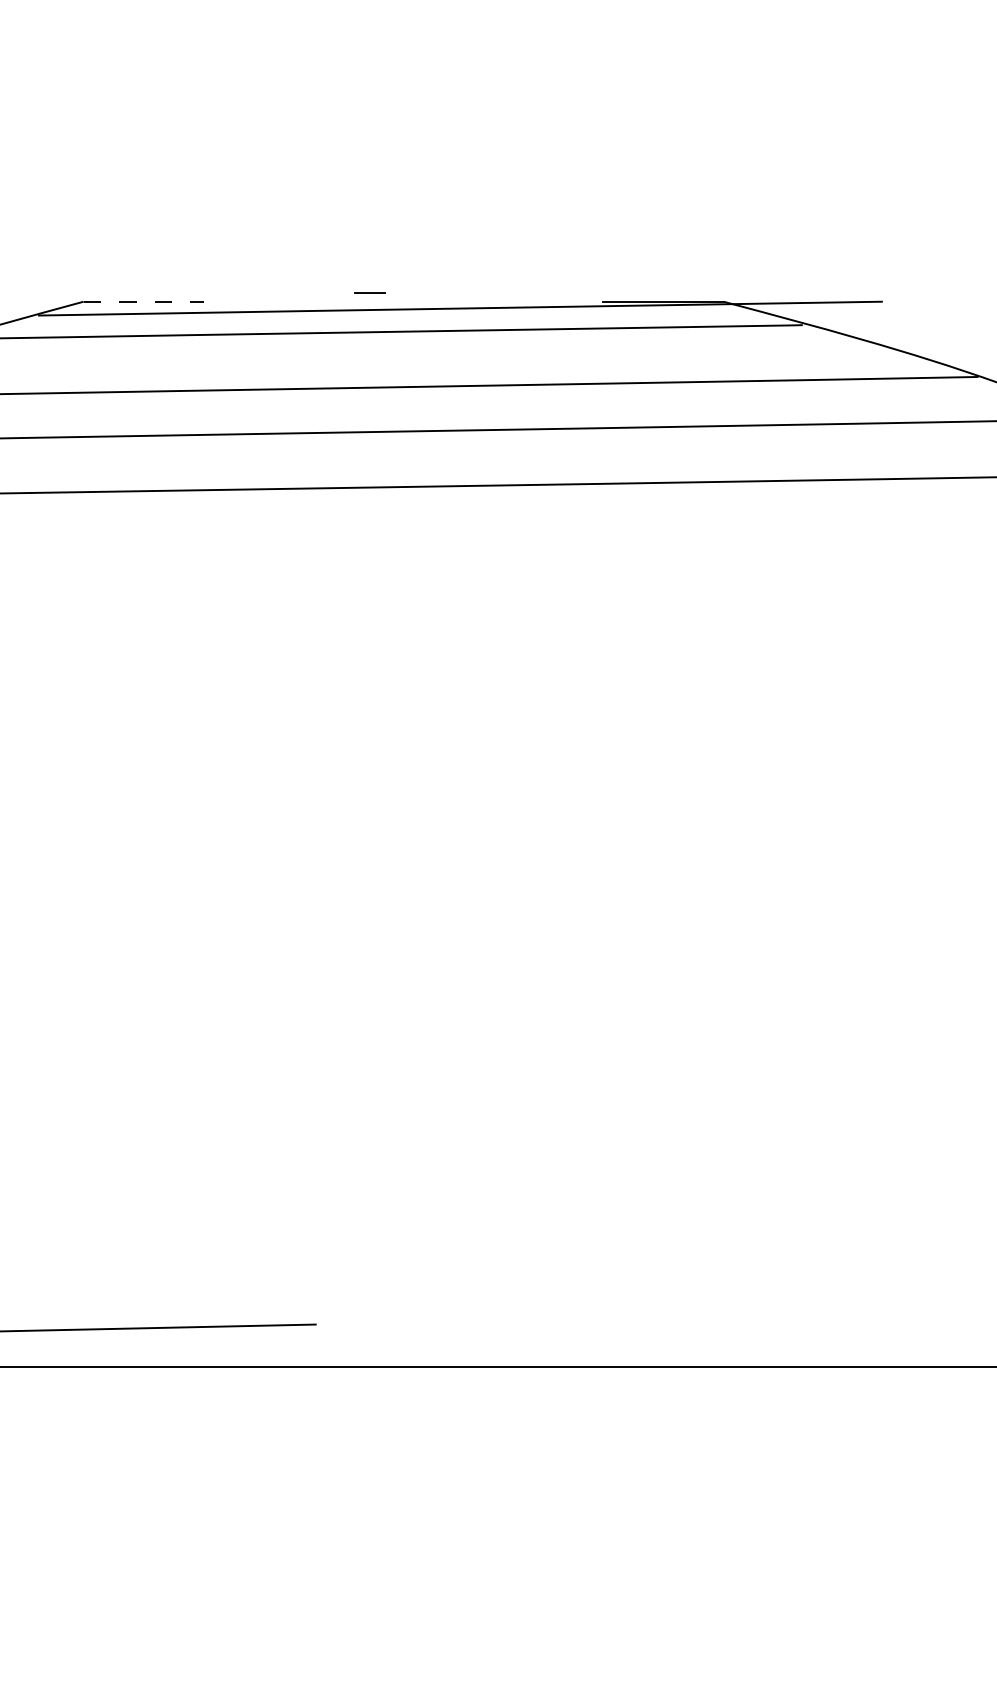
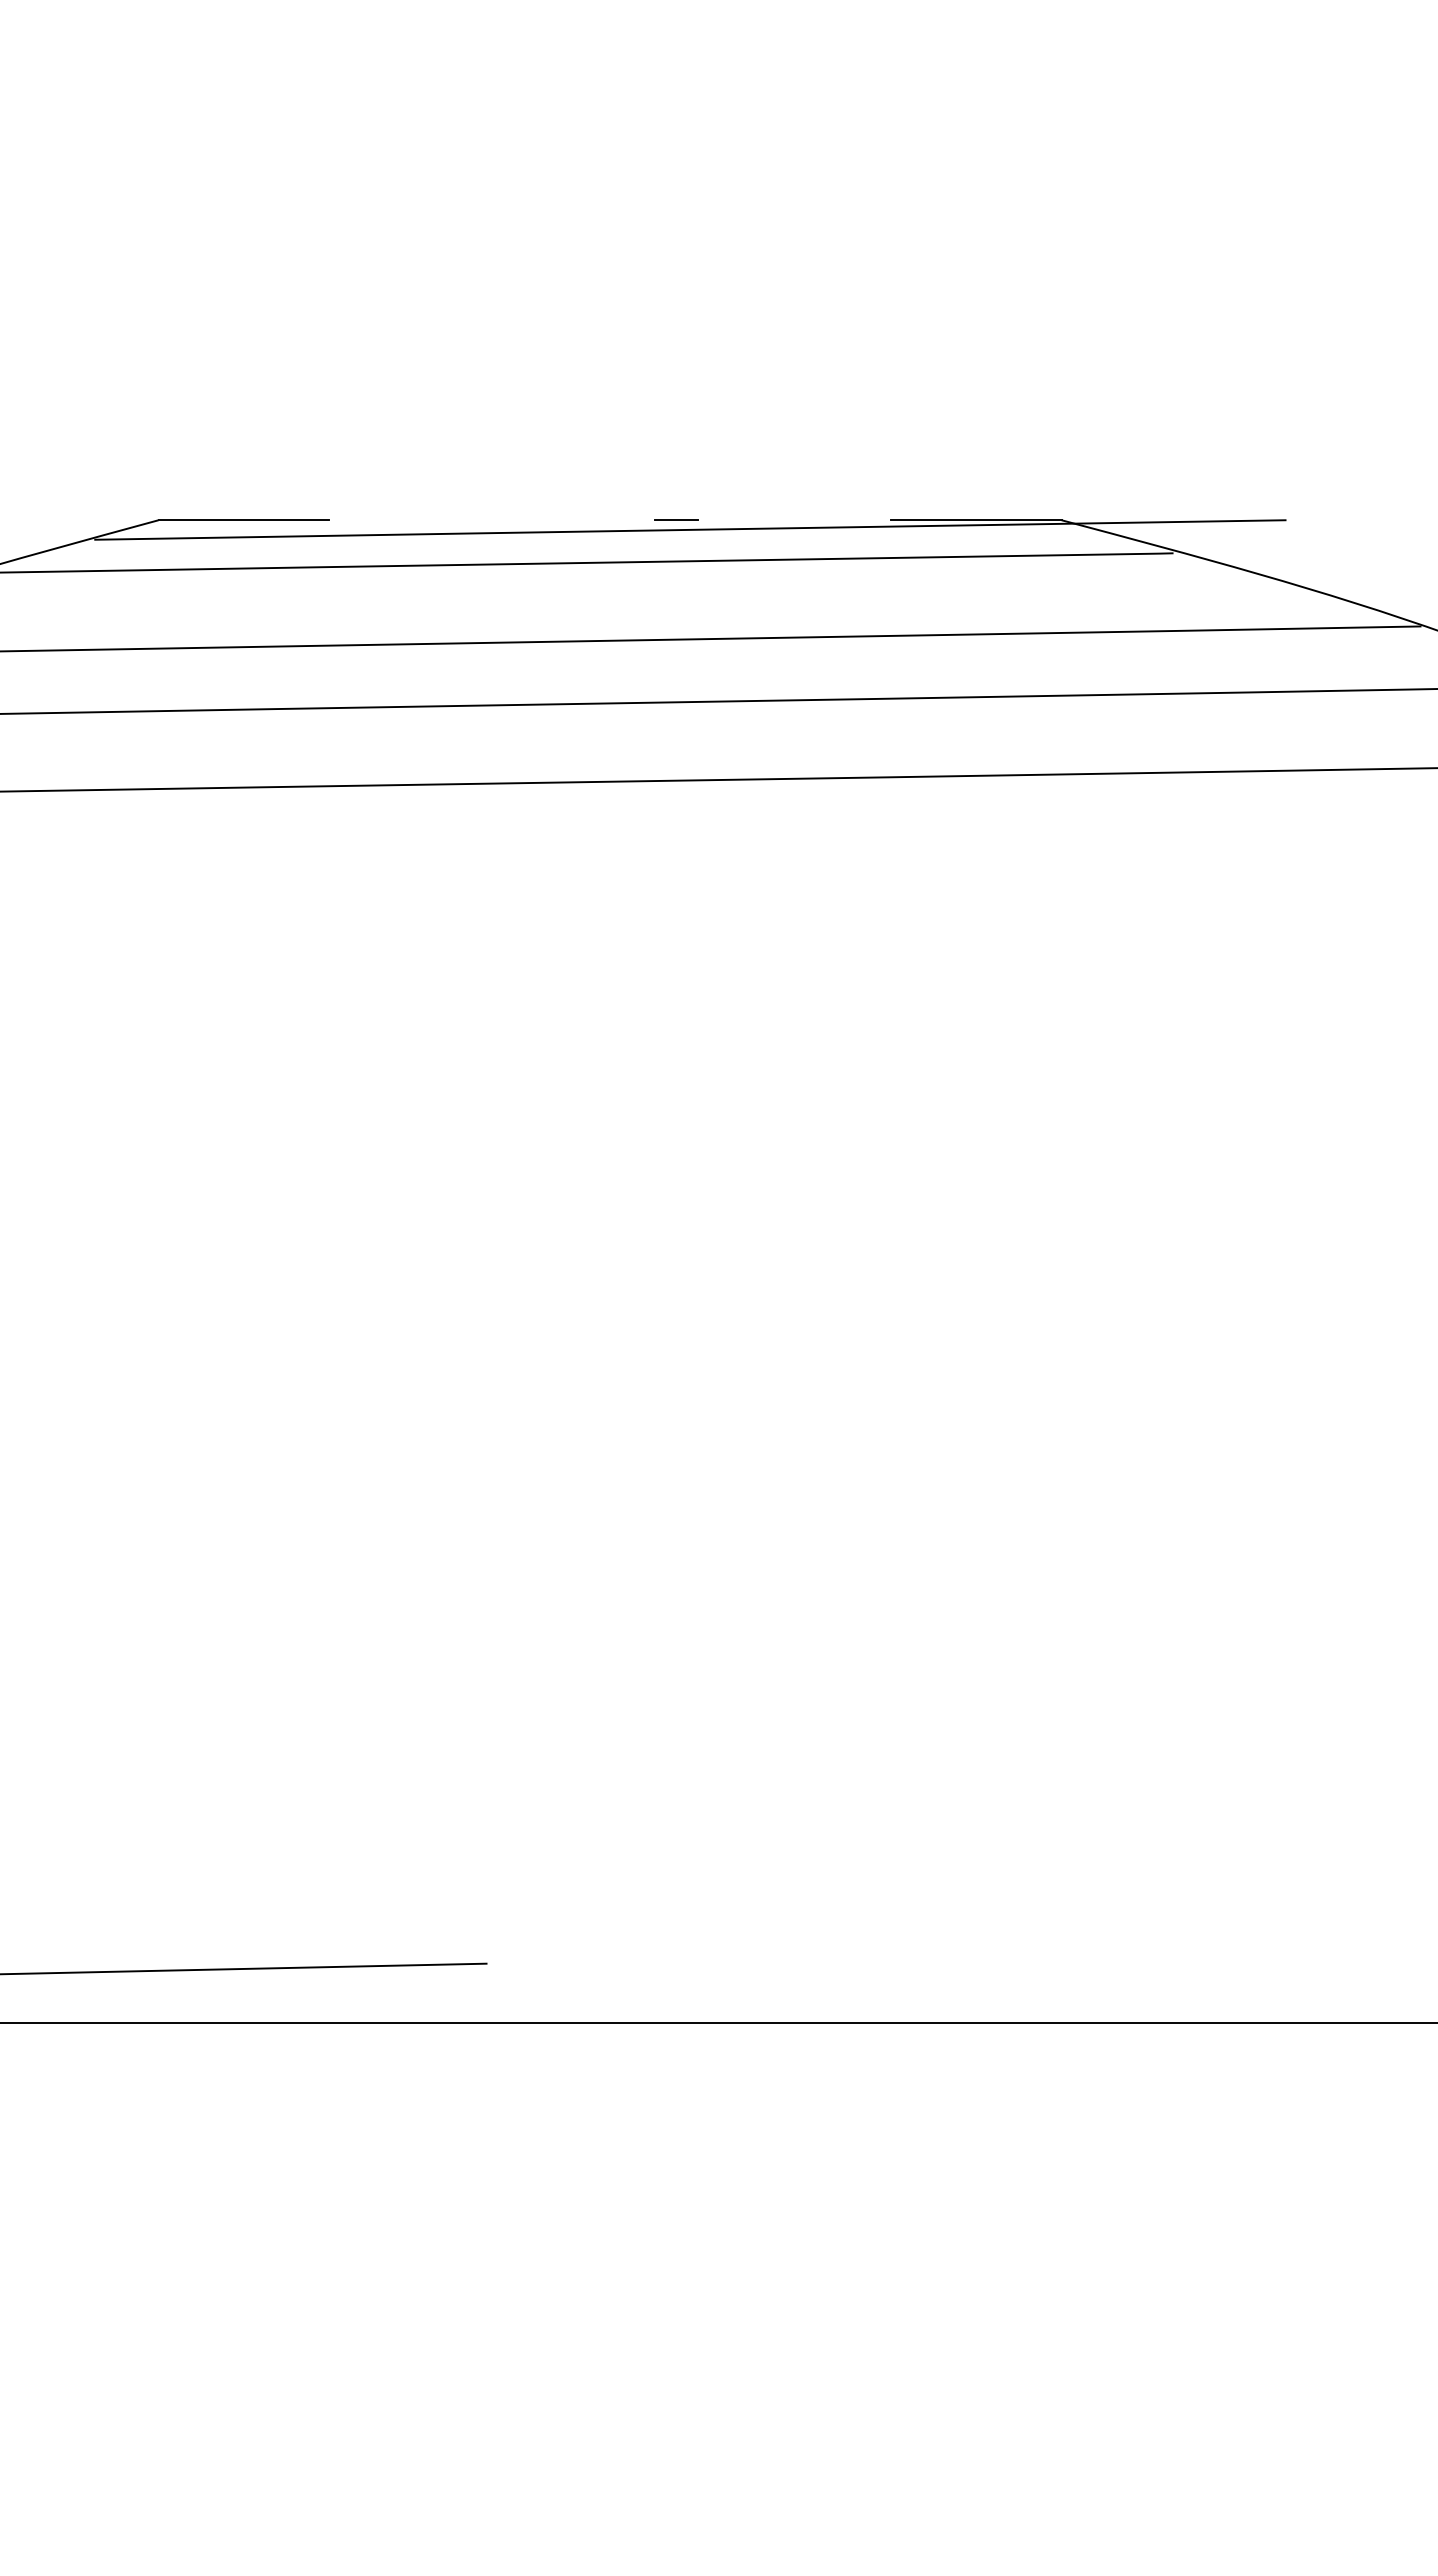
line: (369, 292) -> (676, 519), moved
line: (144, 301) -> (244, 520), dashed -> solid

